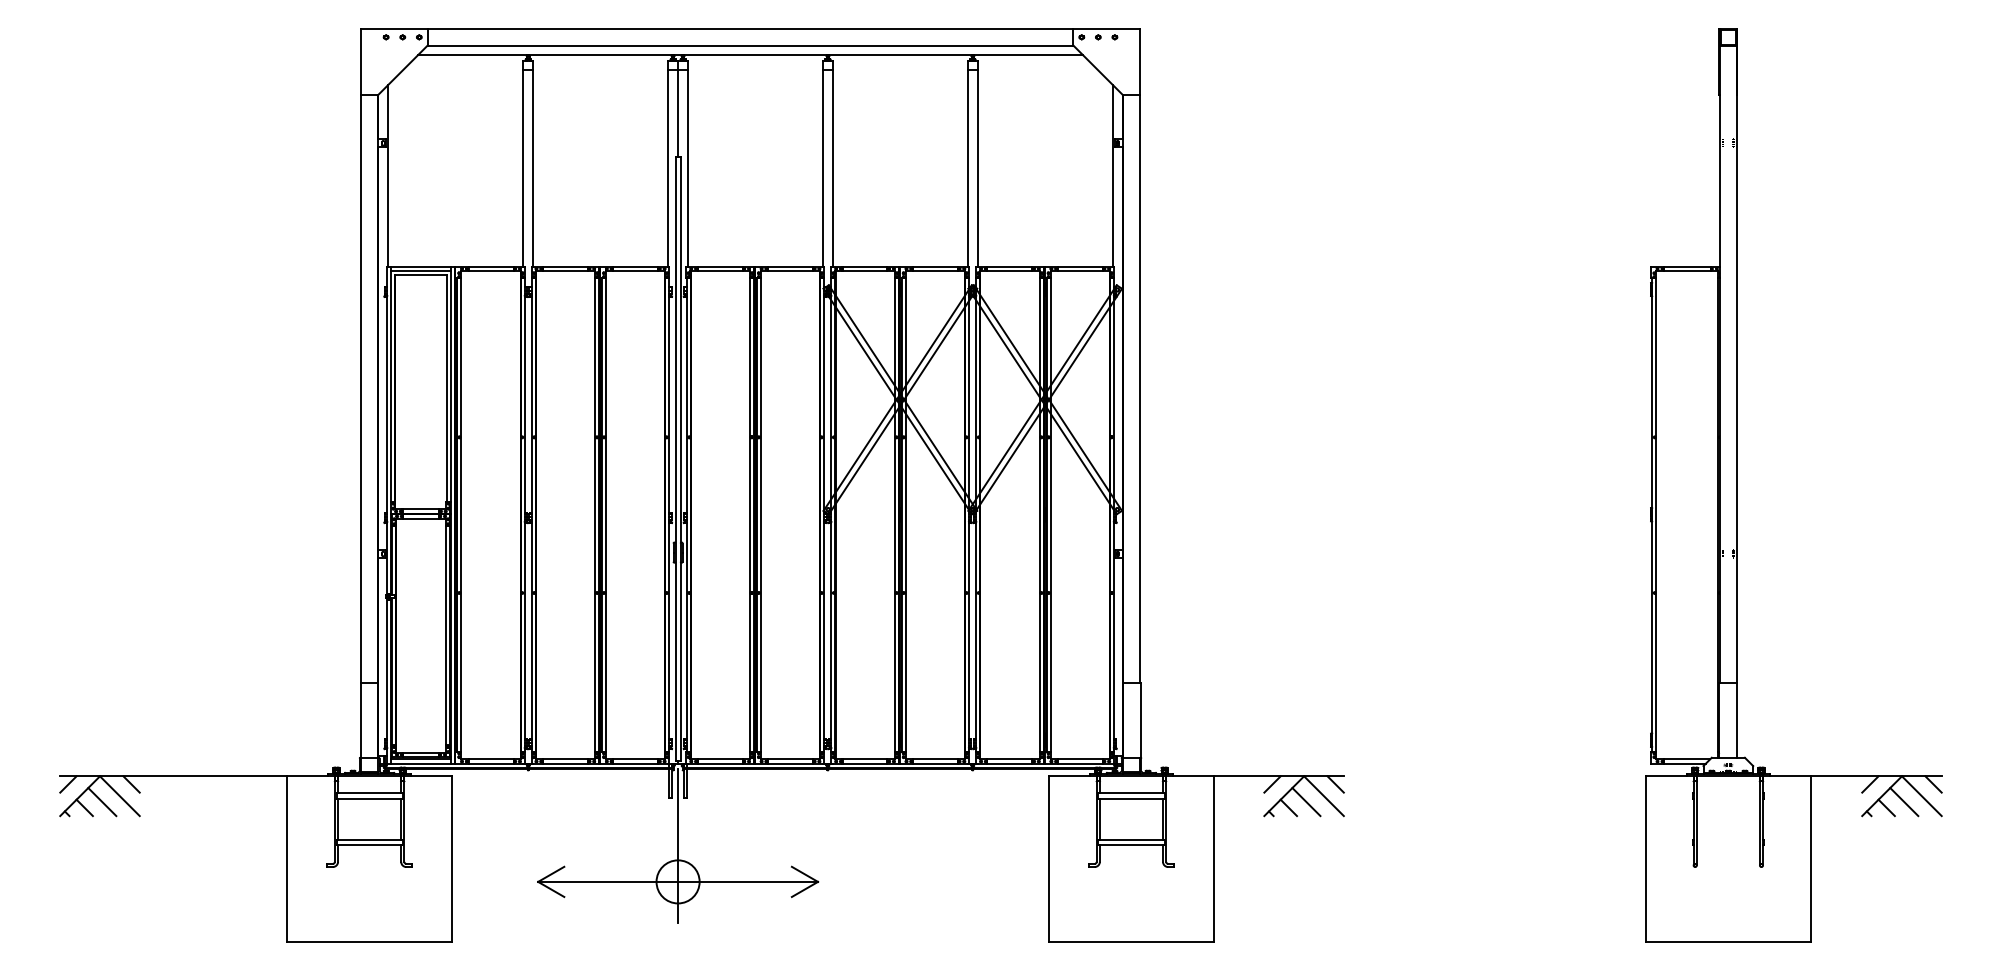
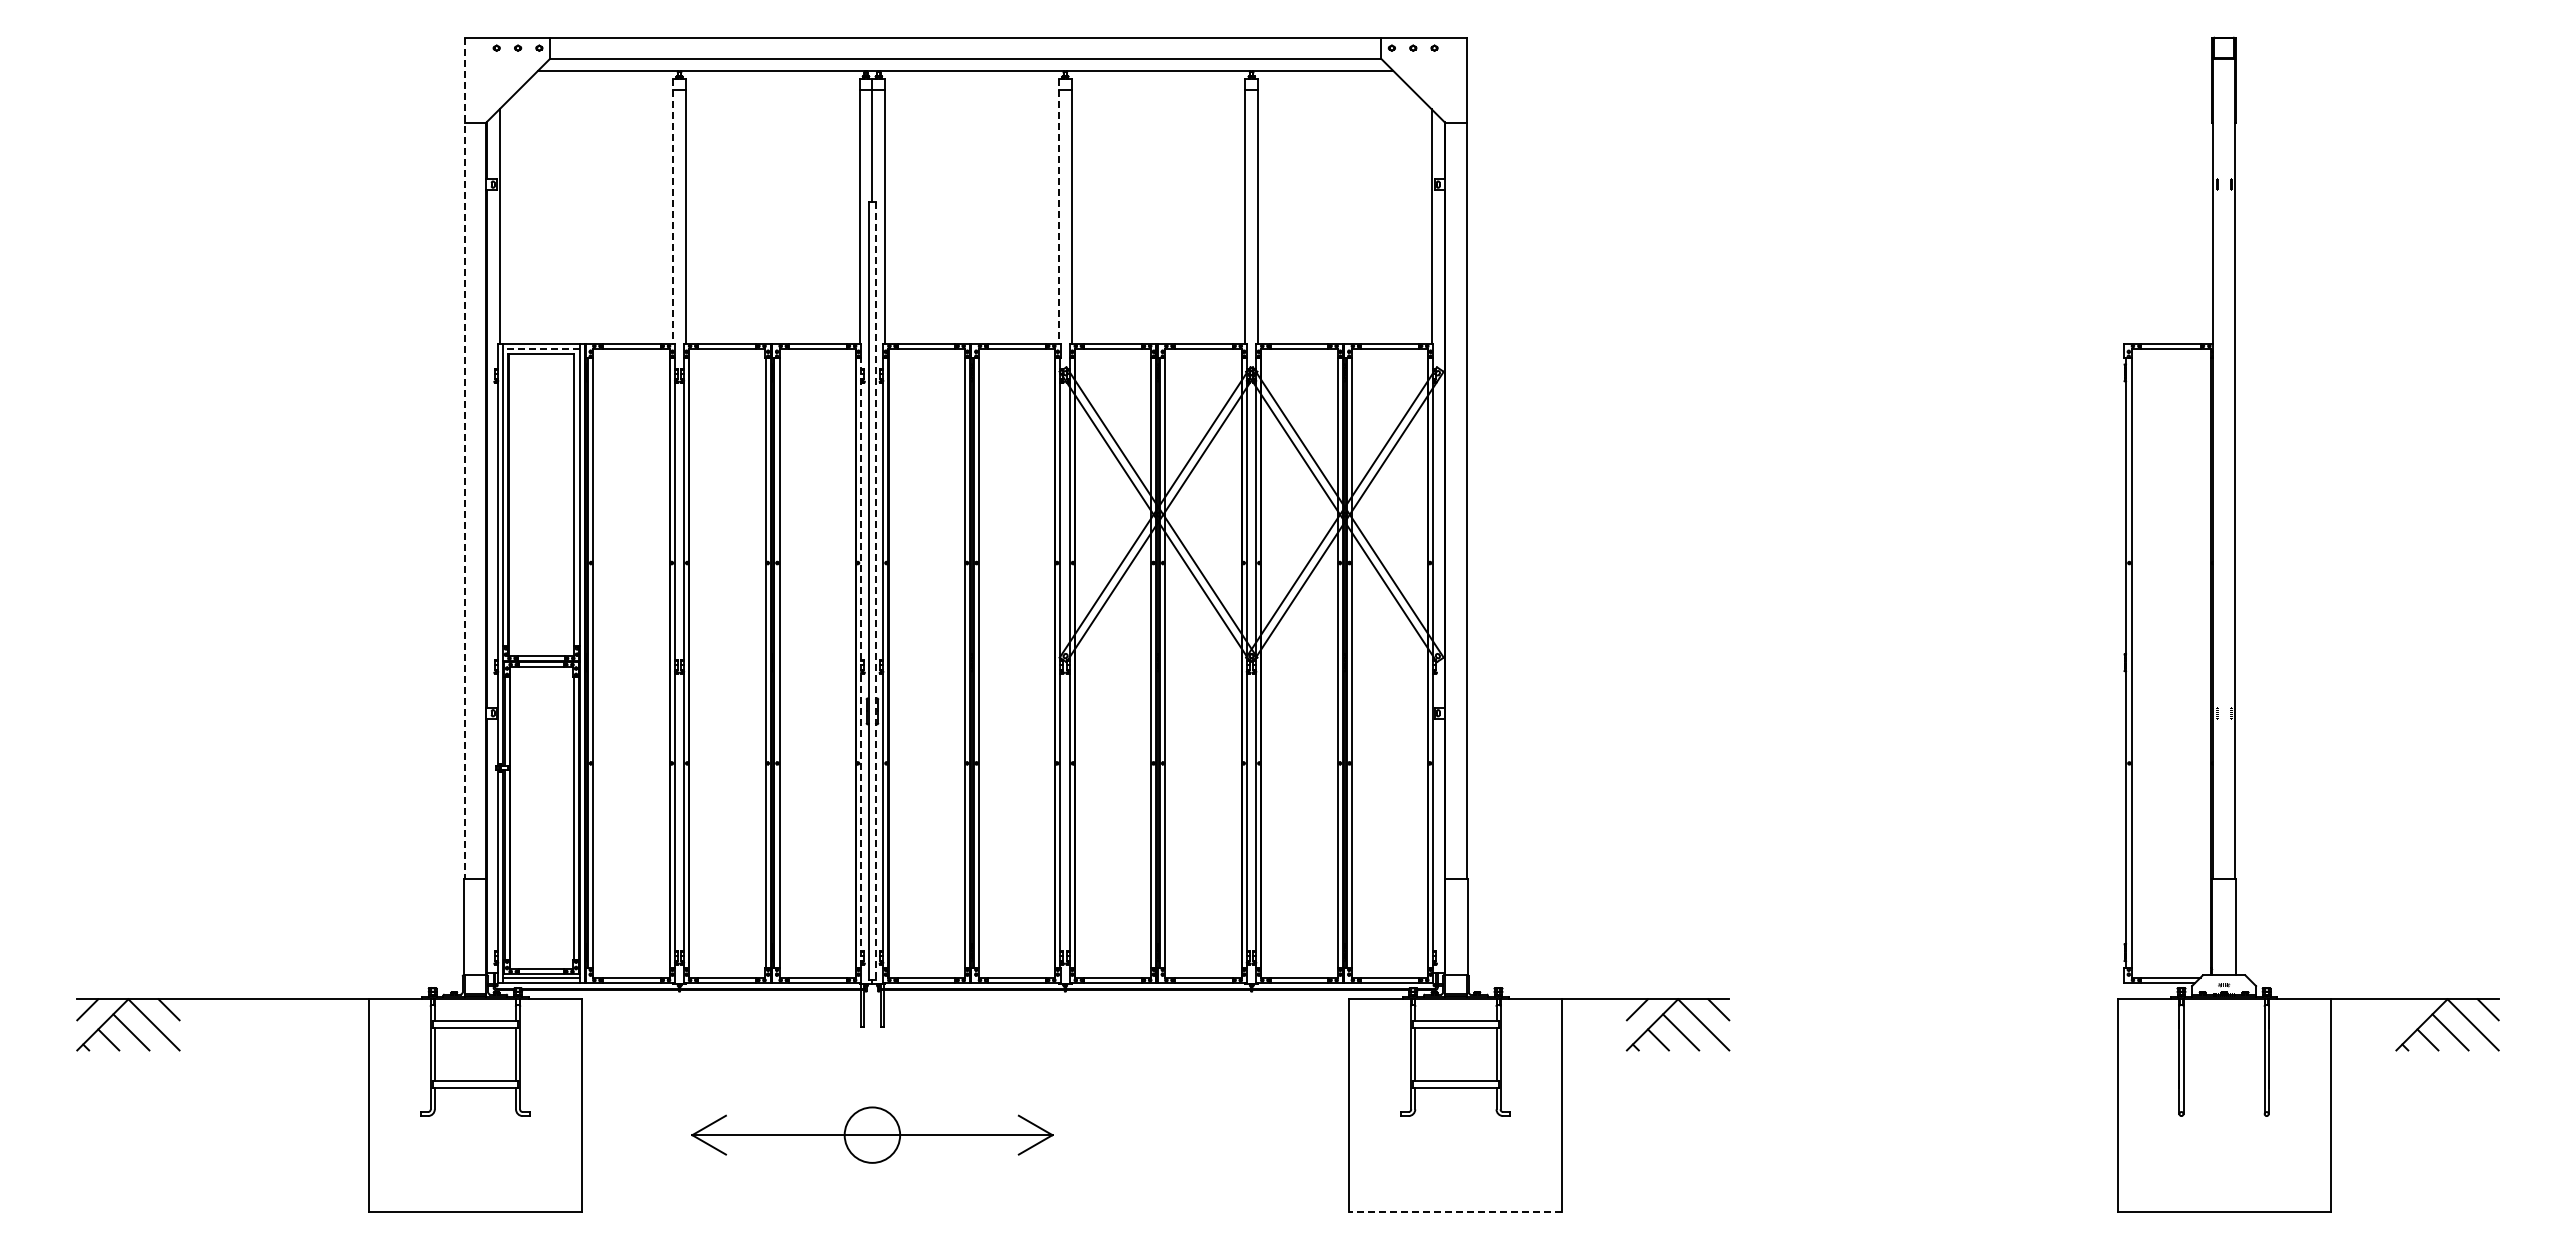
line: (523, 164) -> (673, 211), solid -> dashed
line: (822, 164) -> (1058, 211), solid -> dashed
line: (420, 270) -> (540, 348), solid -> dashed
line: (361, 356) -> (464, 458), solid -> dashed
line: (680, 458) -> (875, 590), solid -> dashed
line: (669, 515) -> (861, 663), solid -> dashed
line: (1870, 784) -> (2406, 1009), removed
line: (678, 845) -> (872, 1088), removed
line: (1131, 941) -> (1455, 1212), solid -> dashed

